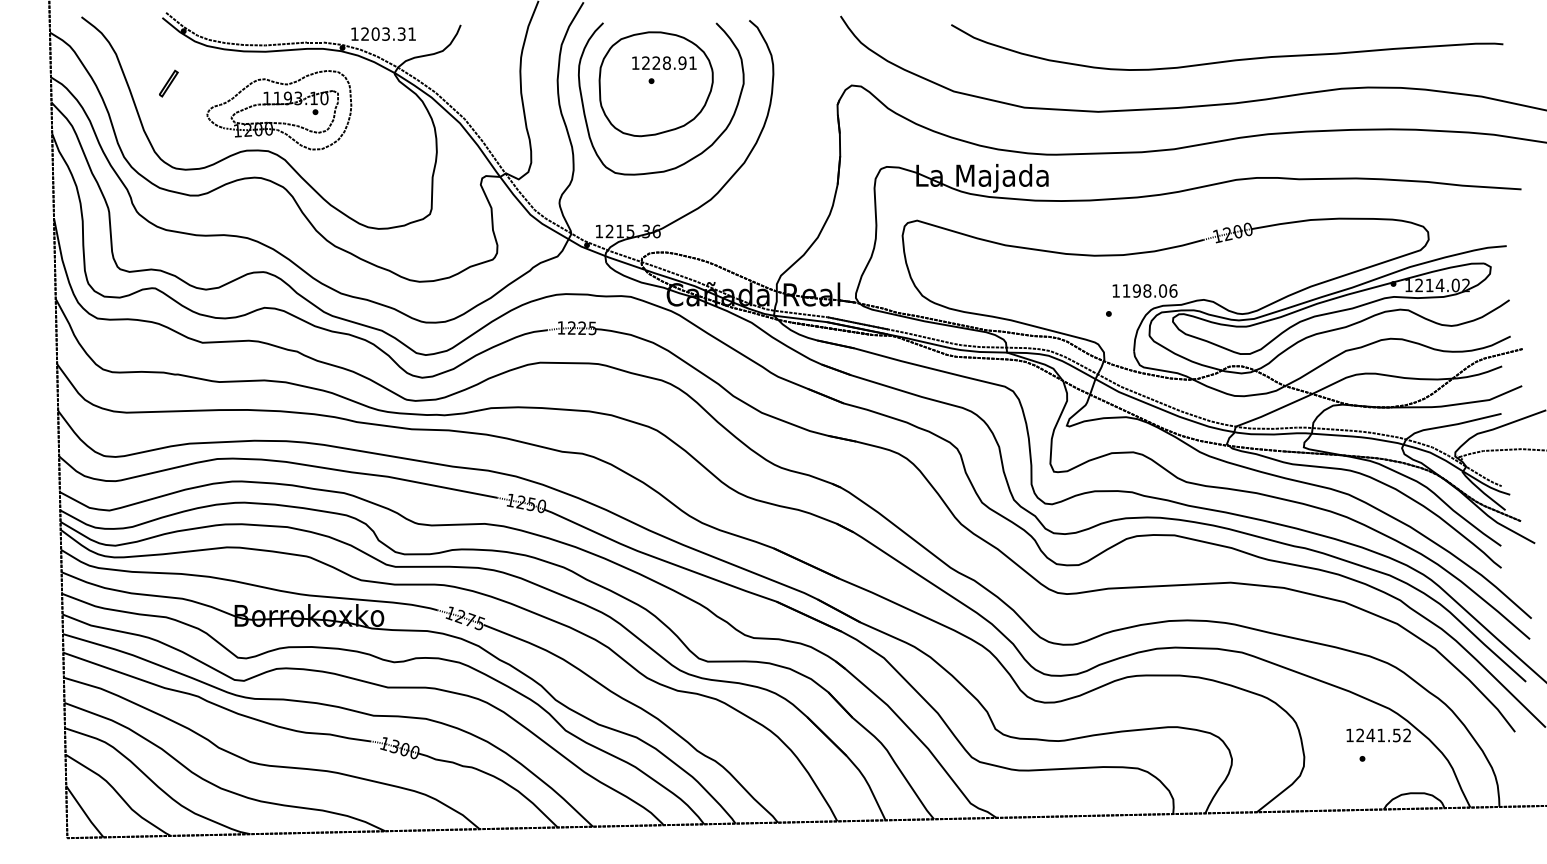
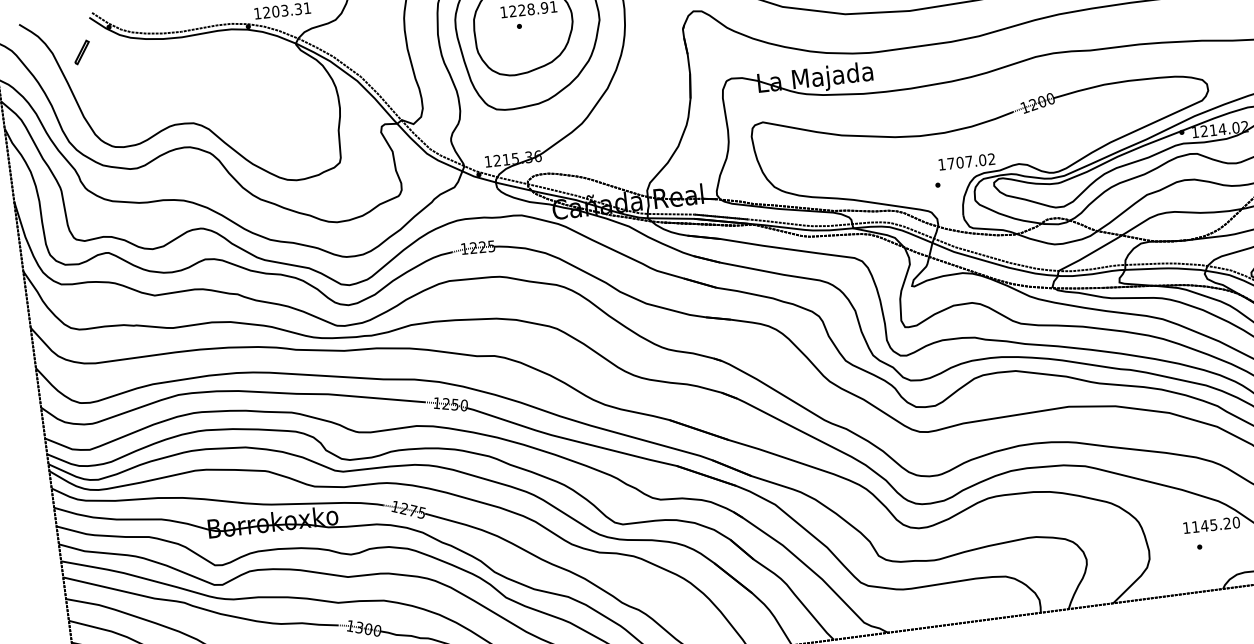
part: (168, 83) -> (81, 52), moved
part: (279, 110) -> (199, 86), removed
text: (1149, 290) -> (970, 161), 1198.06 -> 1707.02
text: (1383, 735) -> (1215, 524), 1241.52 -> 1145.20

